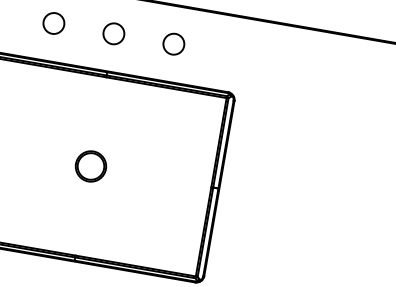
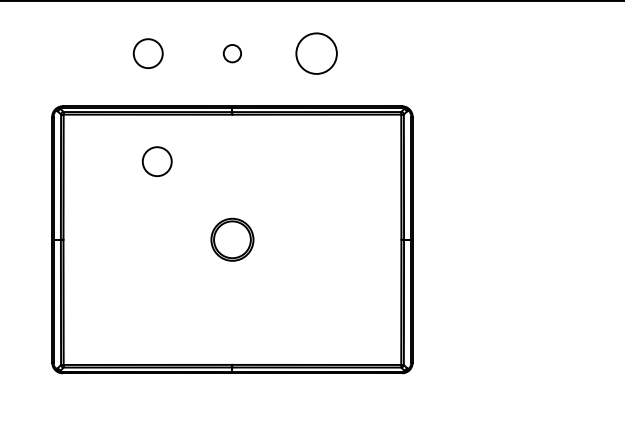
circle: (113, 33) -> (231, 53), size x0.6
circle: (173, 44) -> (316, 53), size x1.4
circle: (46, 101) -> (156, 161), added

